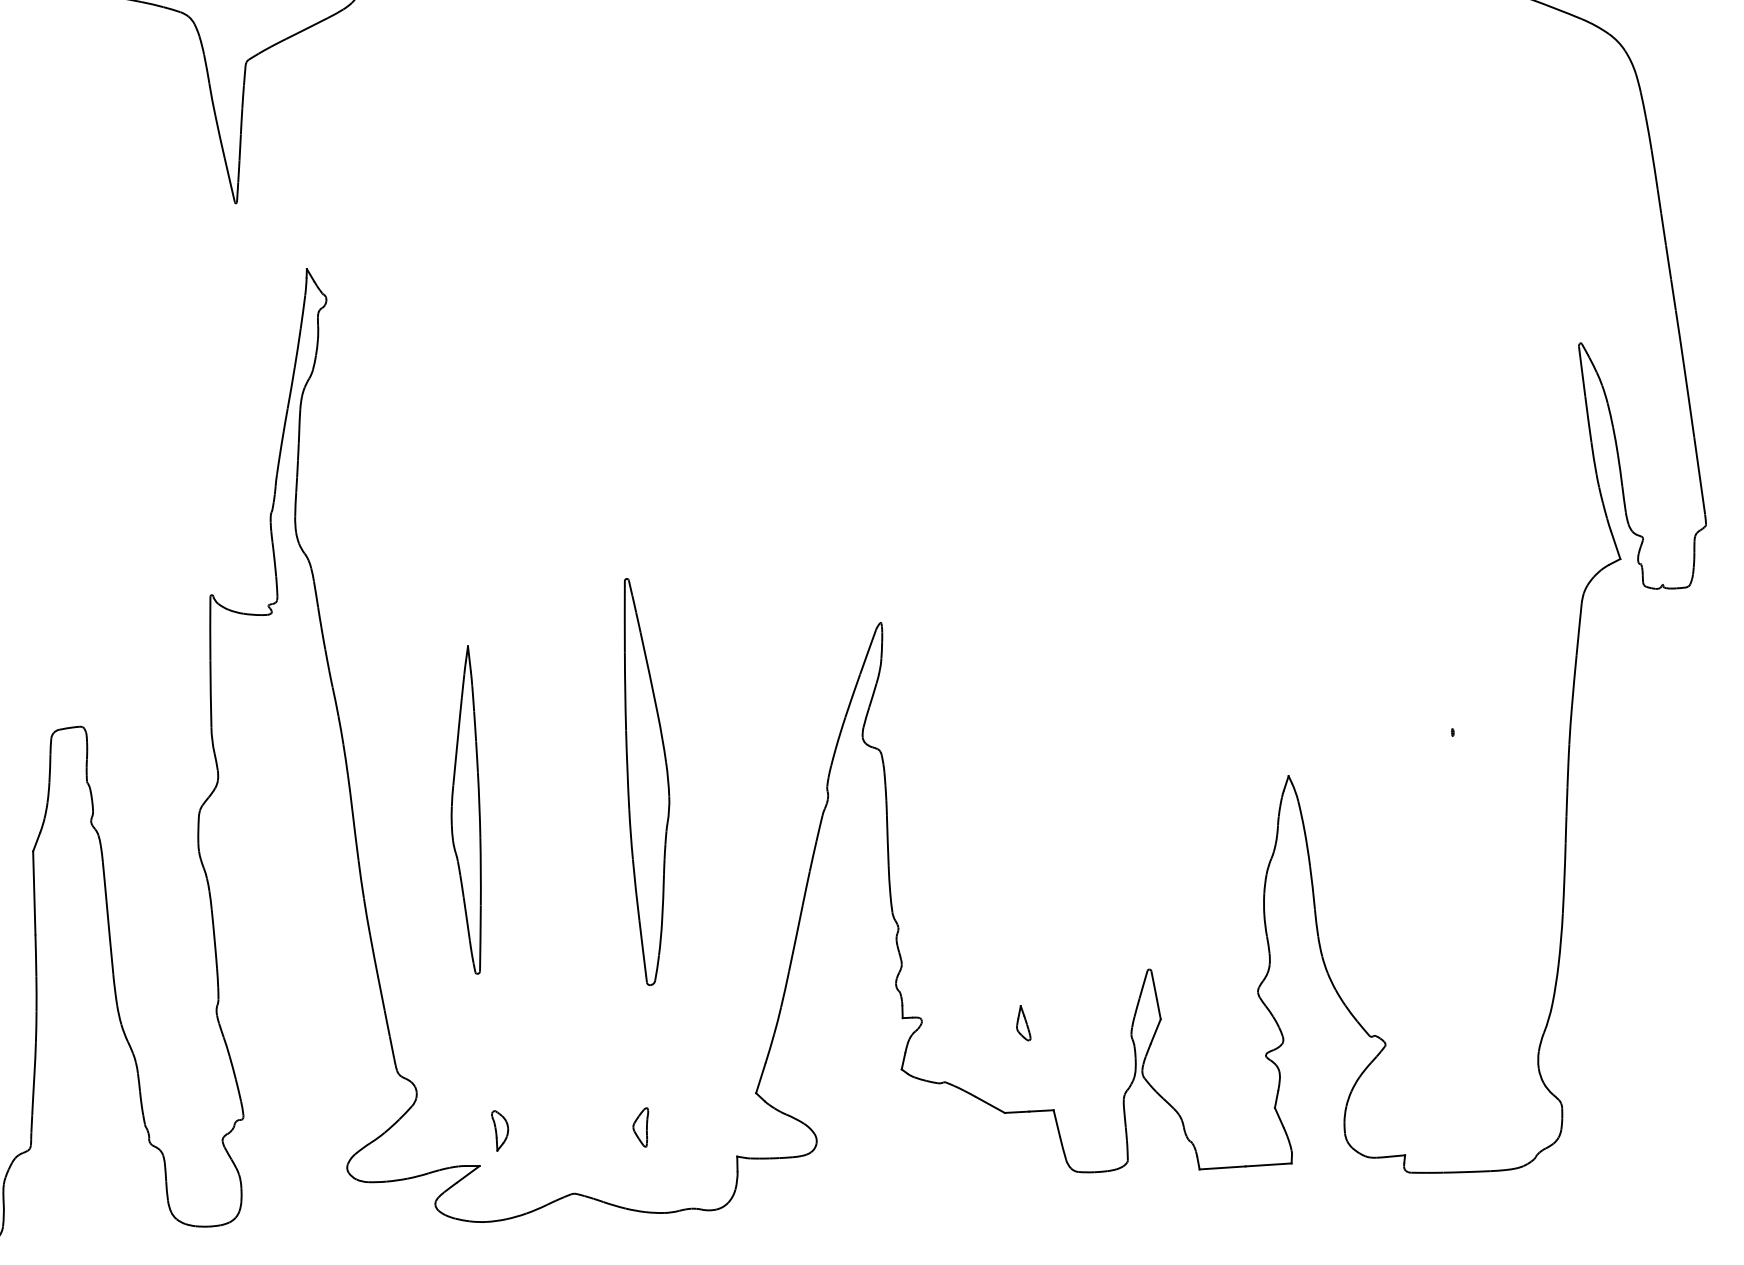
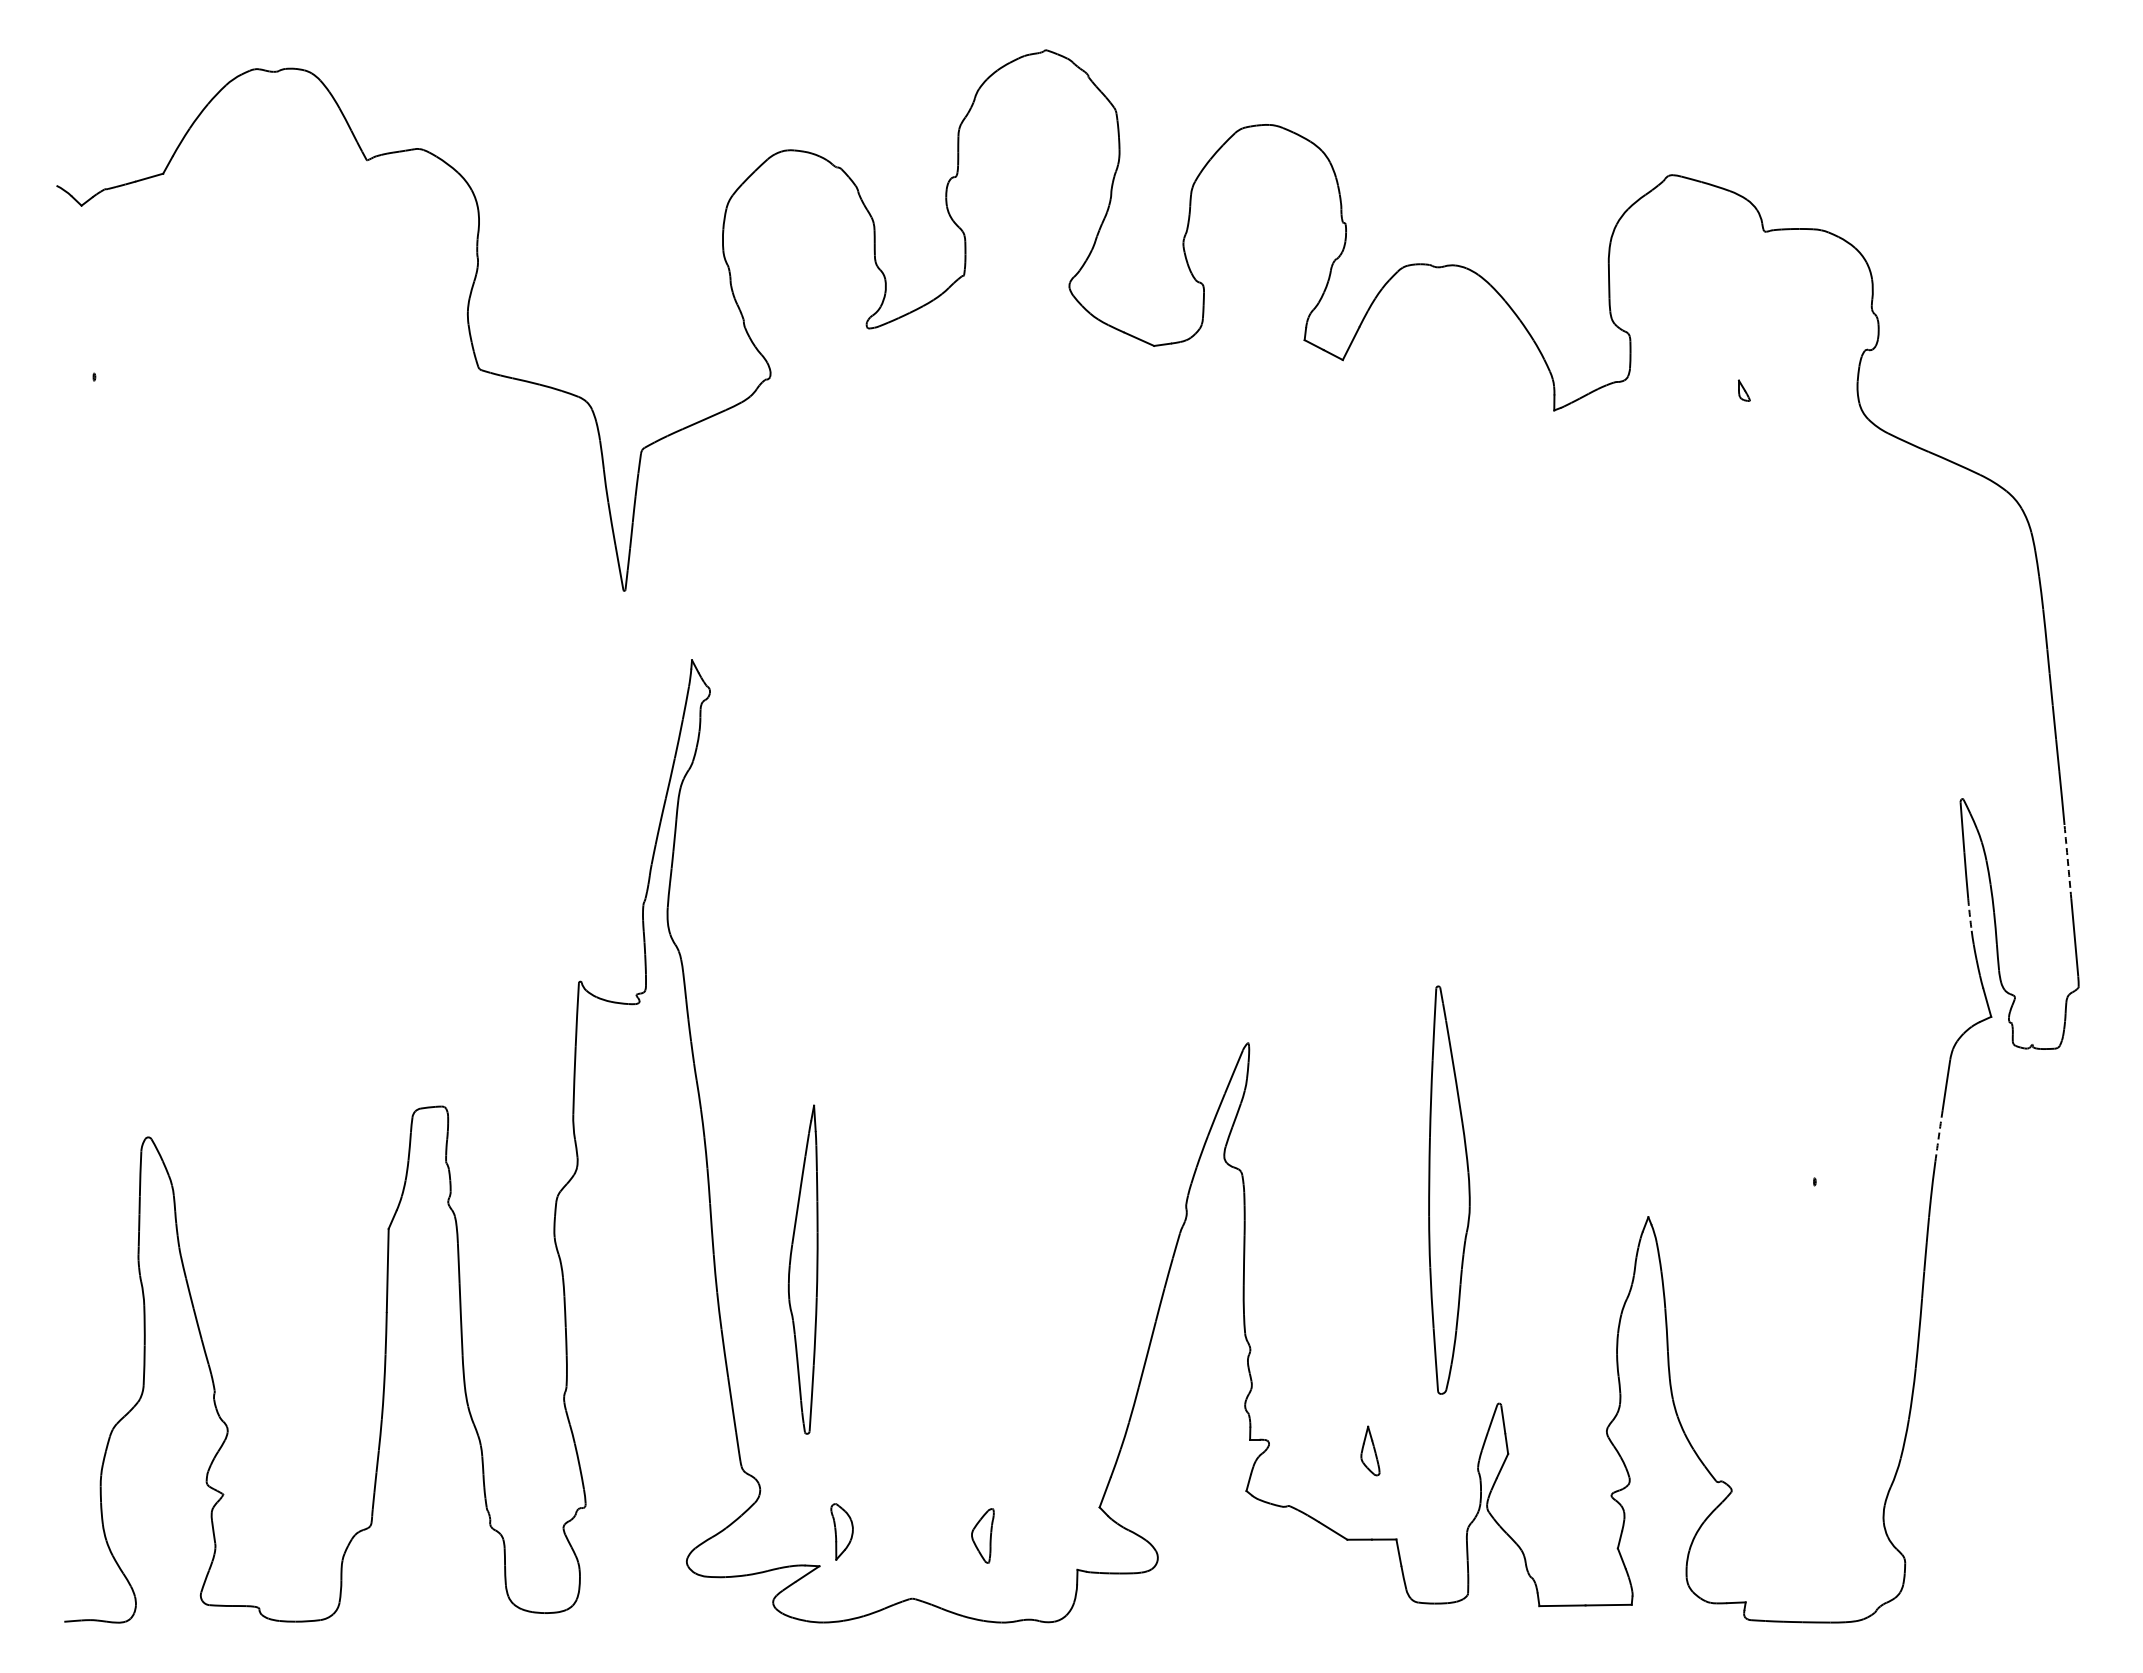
arc: (1688, 400) -> (2067, 861), solid -> dashed
arc: (1593, 458) -> (1969, 914), solid -> dashed
arc: (1573, 680) -> (1938, 1136), solid -> dashed
part: (648, 780) -> (1449, 1189), moved
part: (464, 810) -> (802, 1269), moved
part: (1023, 1022) -> (1370, 1450), size x1.4
part: (640, 1128) -> (982, 1536), size x1.4
part: (499, 1130) -> (841, 1531), size x1.4

